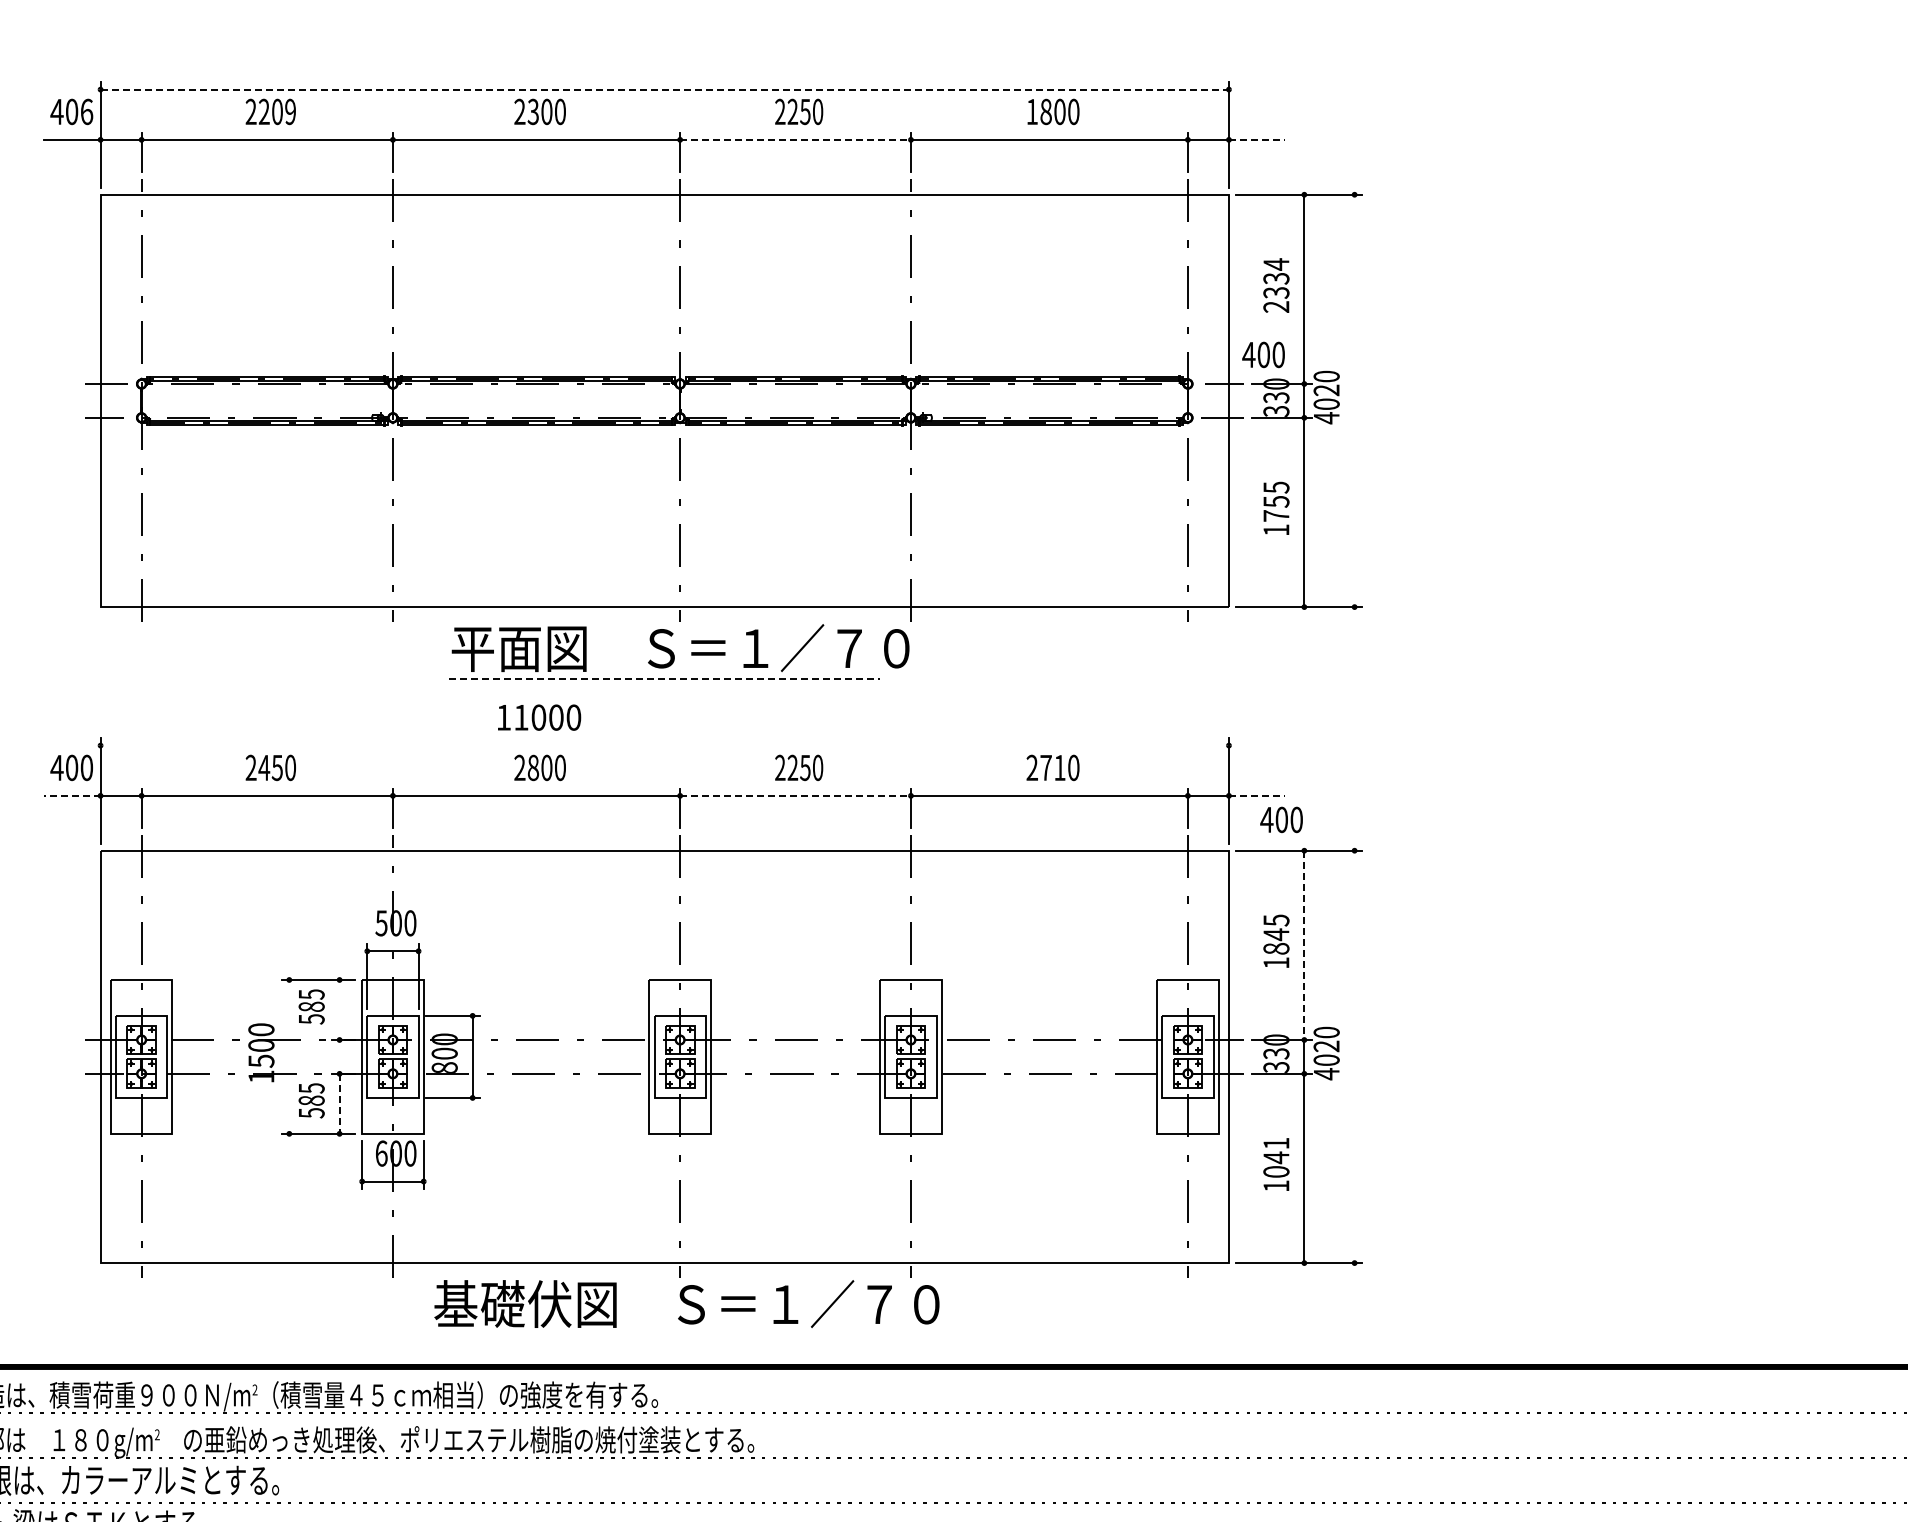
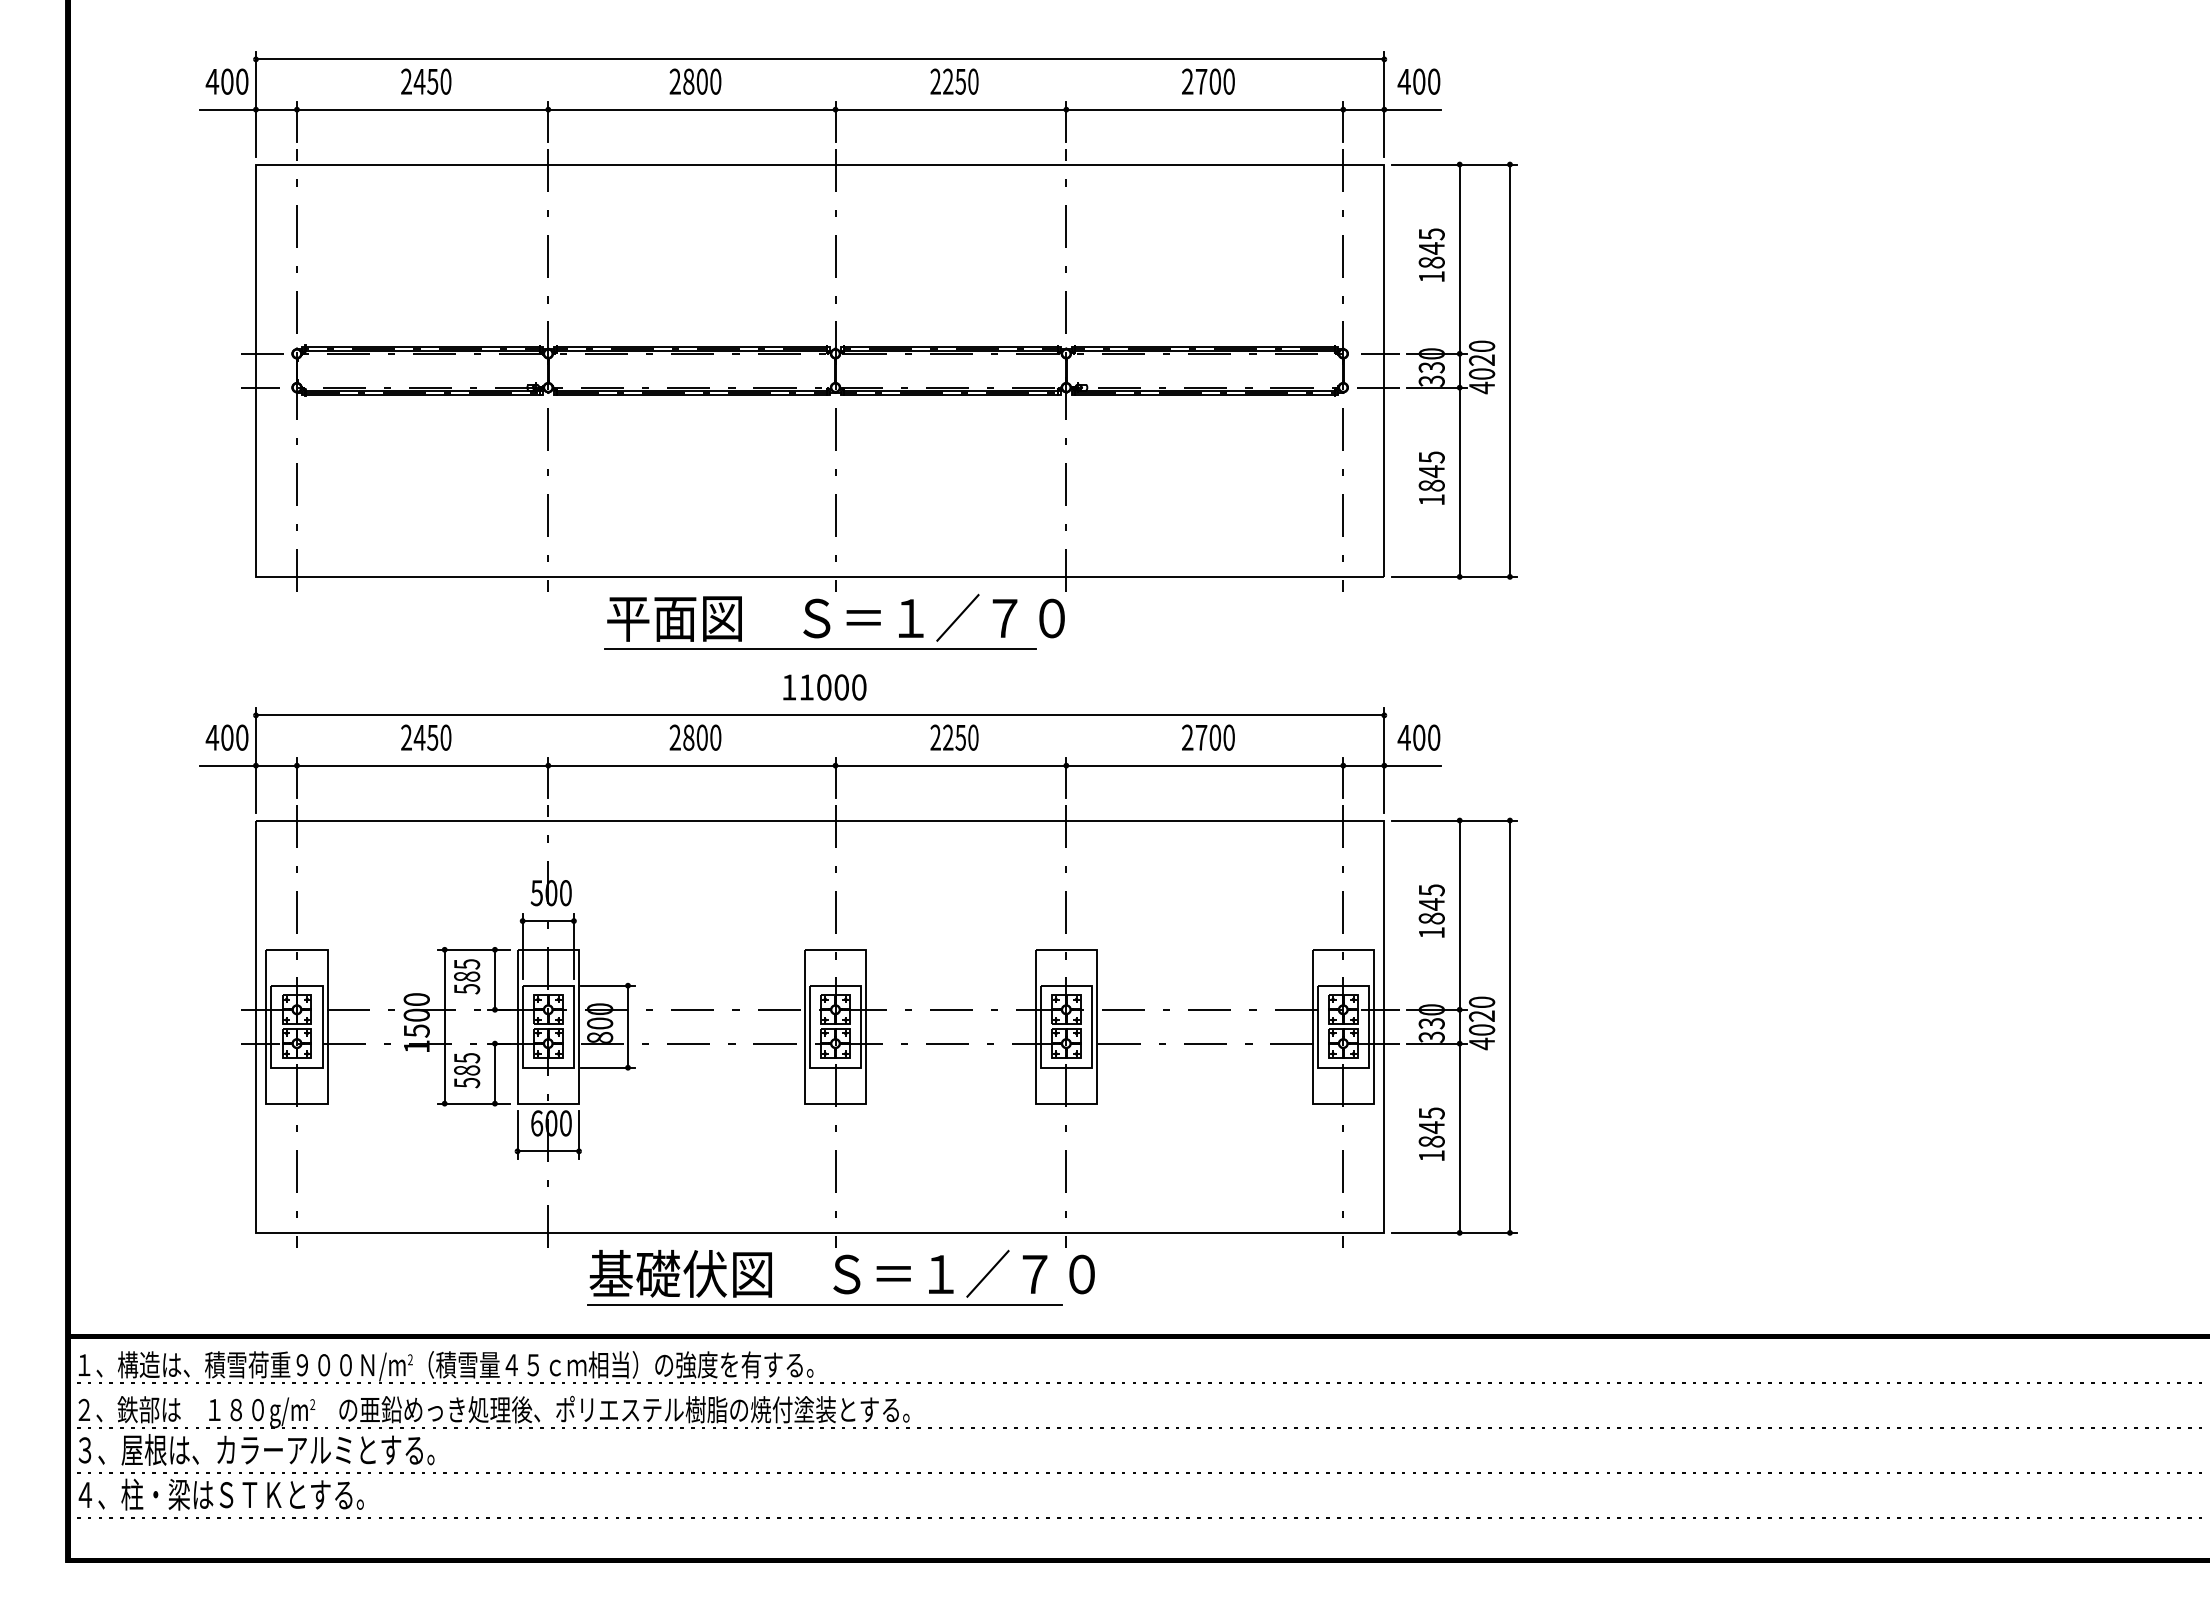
line: (665, 89) -> (820, 59), dashed -> solid
text: (87, 111) -> (242, 81), 406 -> 400
text: (277, 111) -> (432, 81), 2209 -> 2450
text: (533, 111) -> (688, 81), 2300 -> 2800
text: (1039, 111) -> (1194, 81), 1800 -> 2700
line: (796, 139) -> (951, 109), dashed -> solid
line: (1258, 139) -> (1413, 109), dashed -> solid
text: (1276, 285) -> (1431, 255), 2334 -> 1845
text: (1263, 354) -> (1418, 81), moved
line: (1354, 400) -> (1509, 370), added
text: (1276, 508) -> (1431, 478), 1755 -> 1845
line: (665, 678) -> (820, 648), dashed -> solid
text: (539, 717) -> (824, 687), moved
line: (664, 745) -> (819, 715), added
text: (1060, 767) -> (1215, 737), 2710 -> 2700
line: (72, 795) -> (227, 765), dashed -> solid
line: (796, 795) -> (951, 765), dashed -> solid
line: (1258, 795) -> (1413, 765), dashed -> solid
text: (1281, 819) -> (1418, 737), moved
line: (1304, 945) -> (1459, 915), dashed -> solid
line: (339, 1009) -> (494, 979), added
line: (289, 1056) -> (444, 1026), added
line: (1354, 1056) -> (1509, 1026), added
line: (339, 1104) -> (494, 1074), dashed -> solid
text: (1276, 1157) -> (1431, 1127), 1041 -> 1845
line: (669, 1334) -> (824, 1304), added

